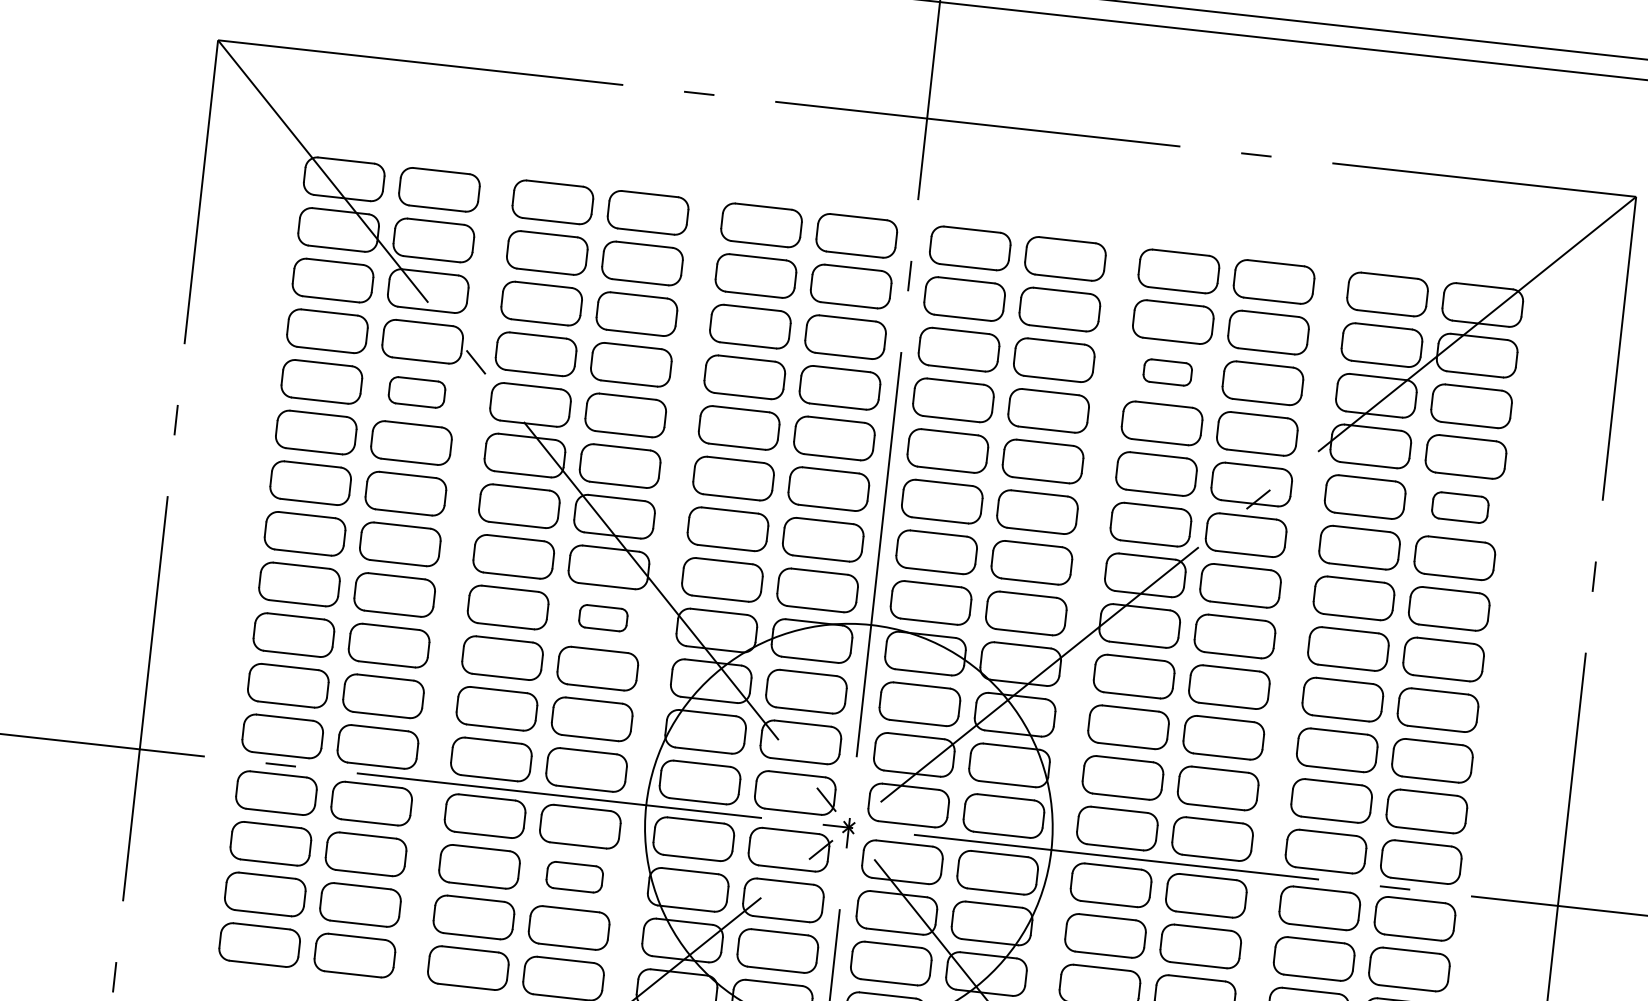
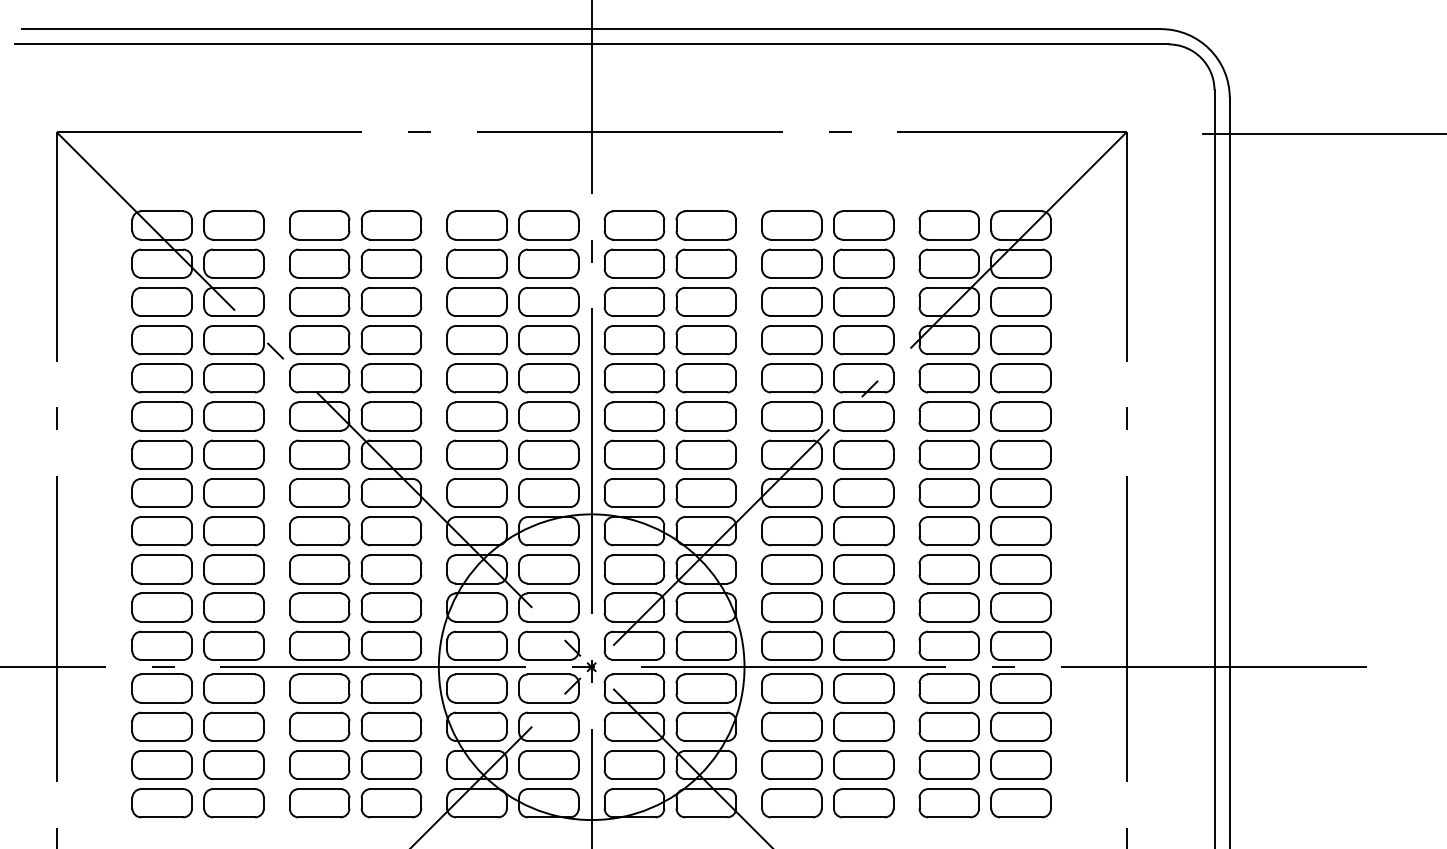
part: (1167, 372) -> (791, 301), size x1.67
part: (416, 392) -> (233, 378), size x1.43
part: (1459, 507) -> (1020, 378), size x1.43
part: (603, 618) -> (391, 531), size x1.67
part: (574, 876) -> (391, 726), size x1.43

